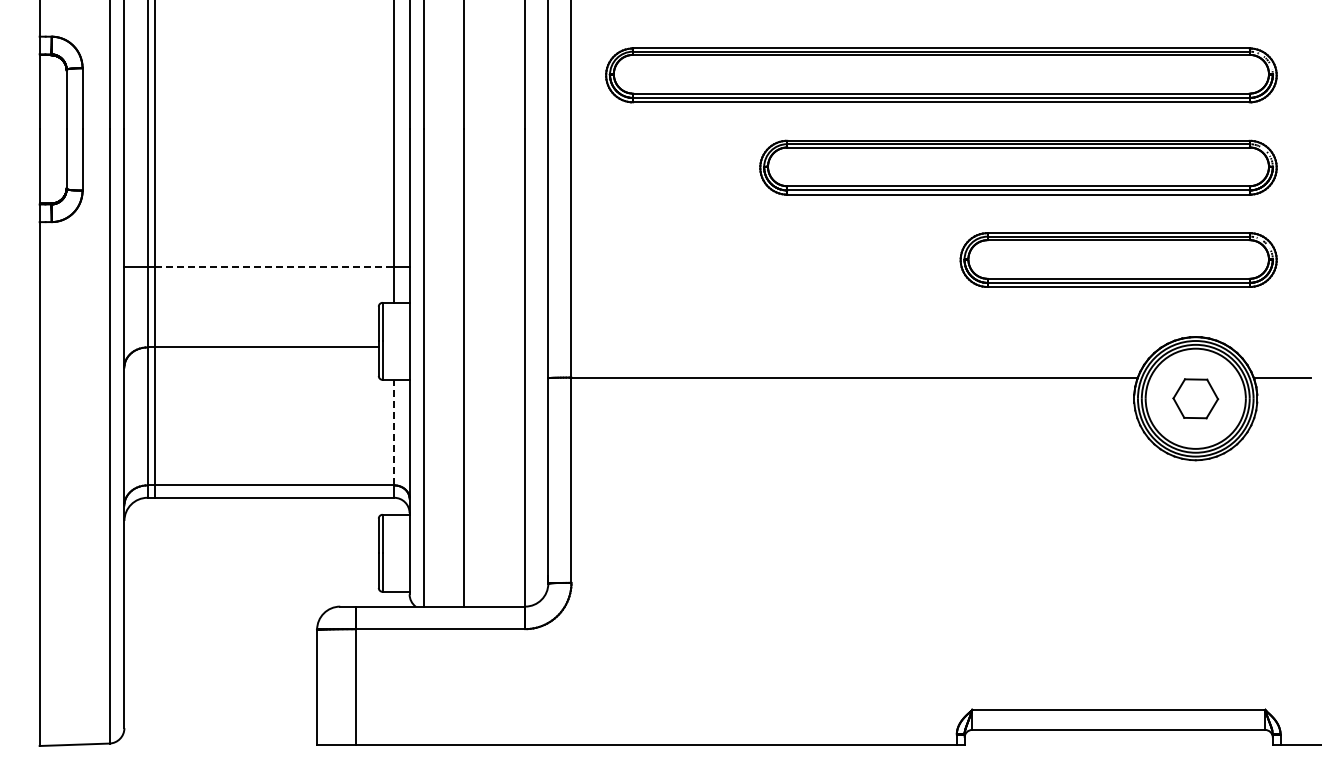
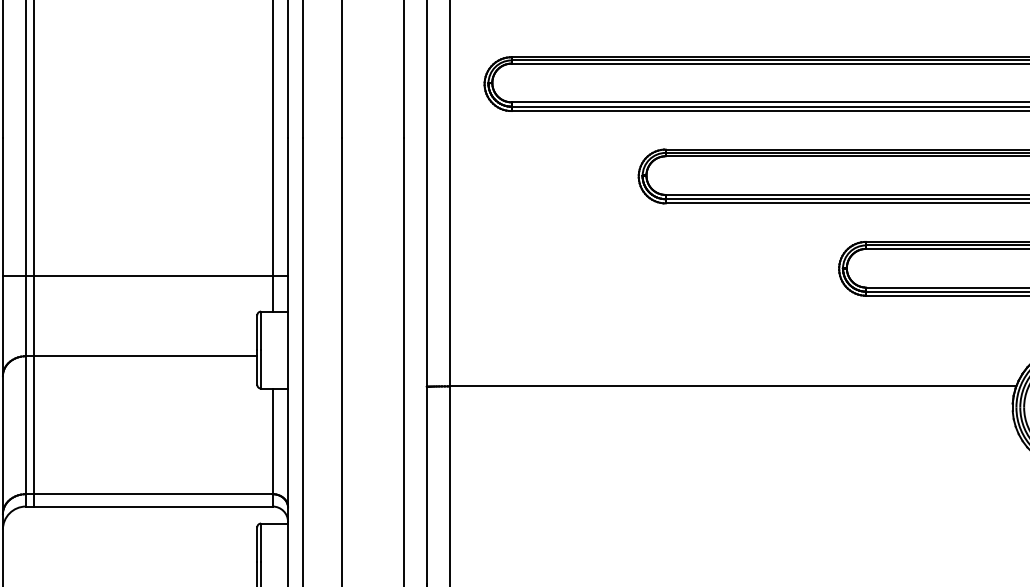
line: (275, 267) -> (153, 276), dashed -> solid
line: (394, 432) -> (272, 441), dashed -> solid

